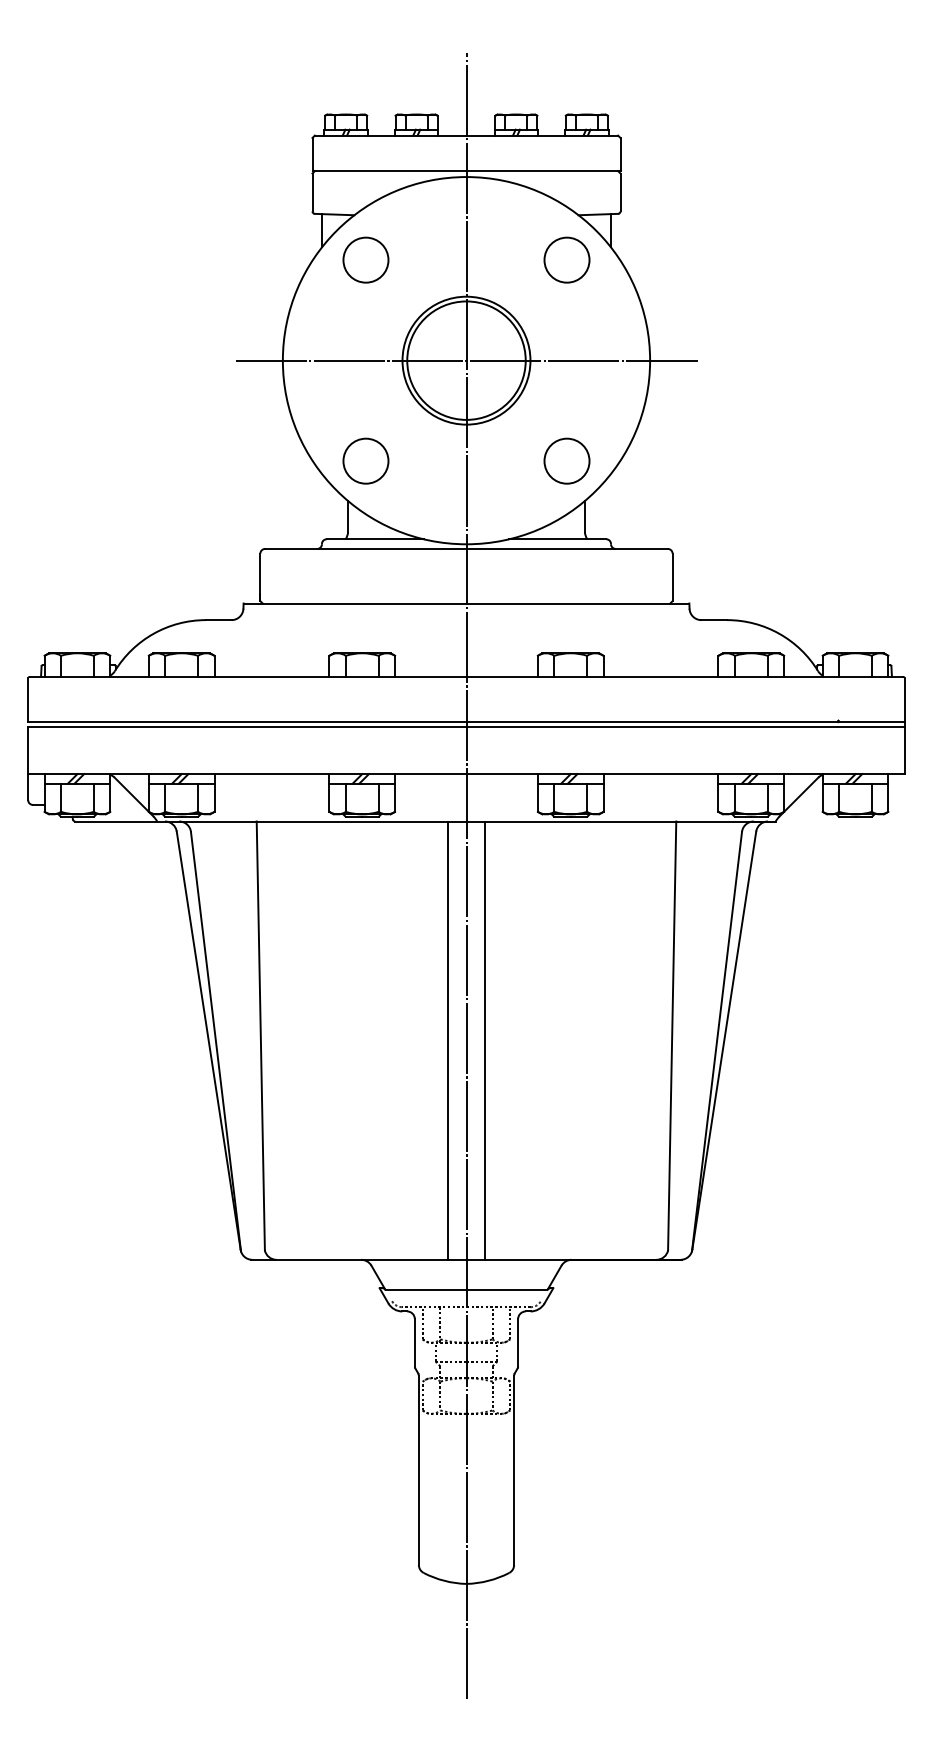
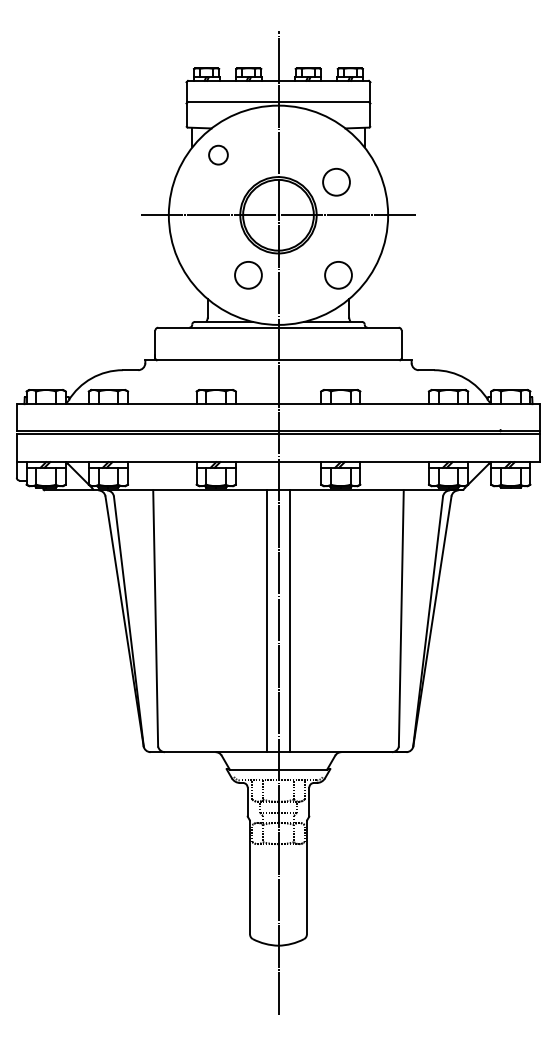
circle: (366, 258) -> (218, 154), size x0.7
circle: (566, 258) -> (336, 181), moved
circle: (366, 461) -> (248, 275), moved

